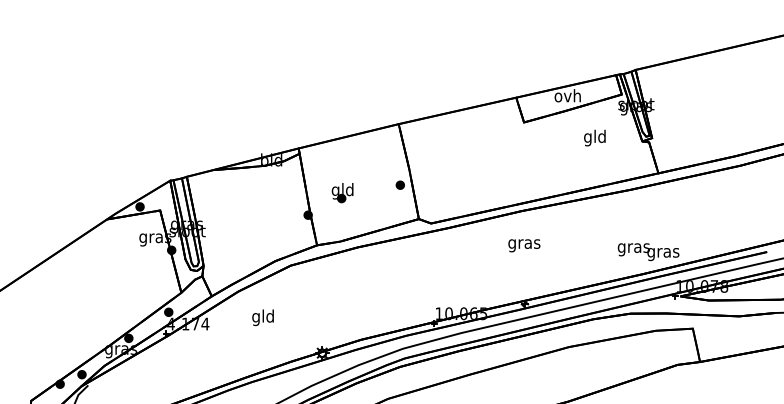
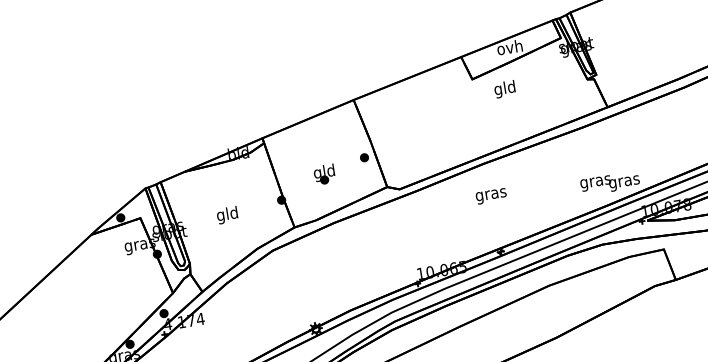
text: (594, 137) -> (504, 88), moved
part: (342, 193) -> (324, 175), moved
text: (262, 317) -> (226, 215), moved

